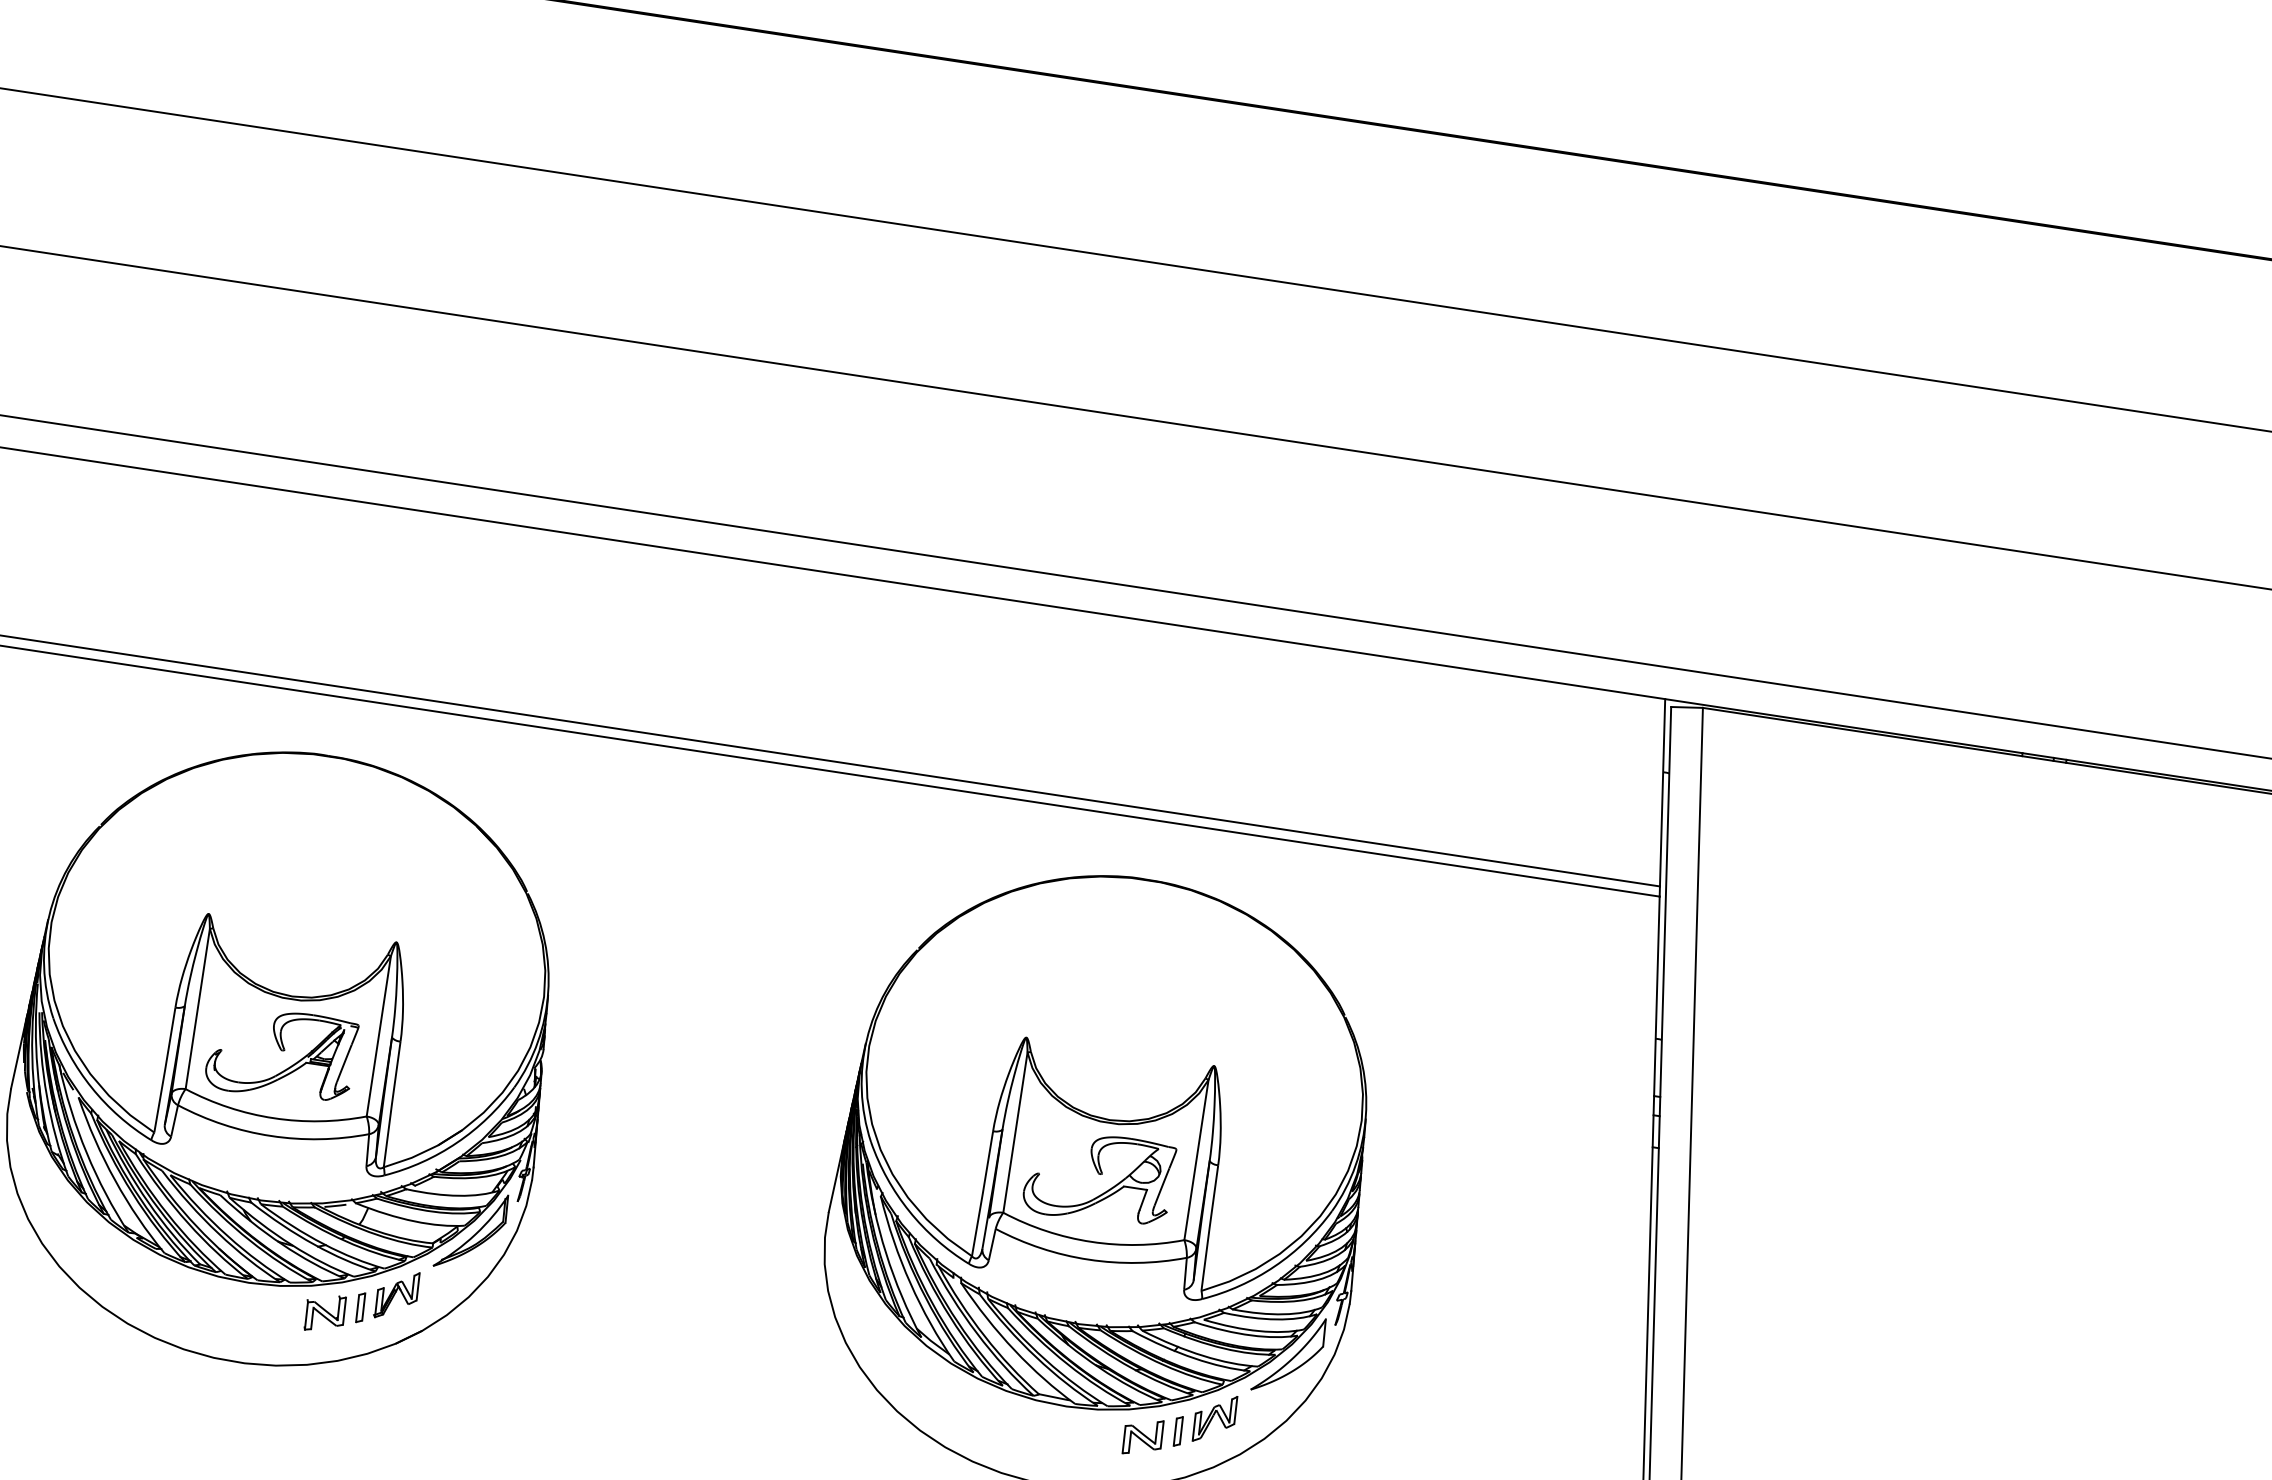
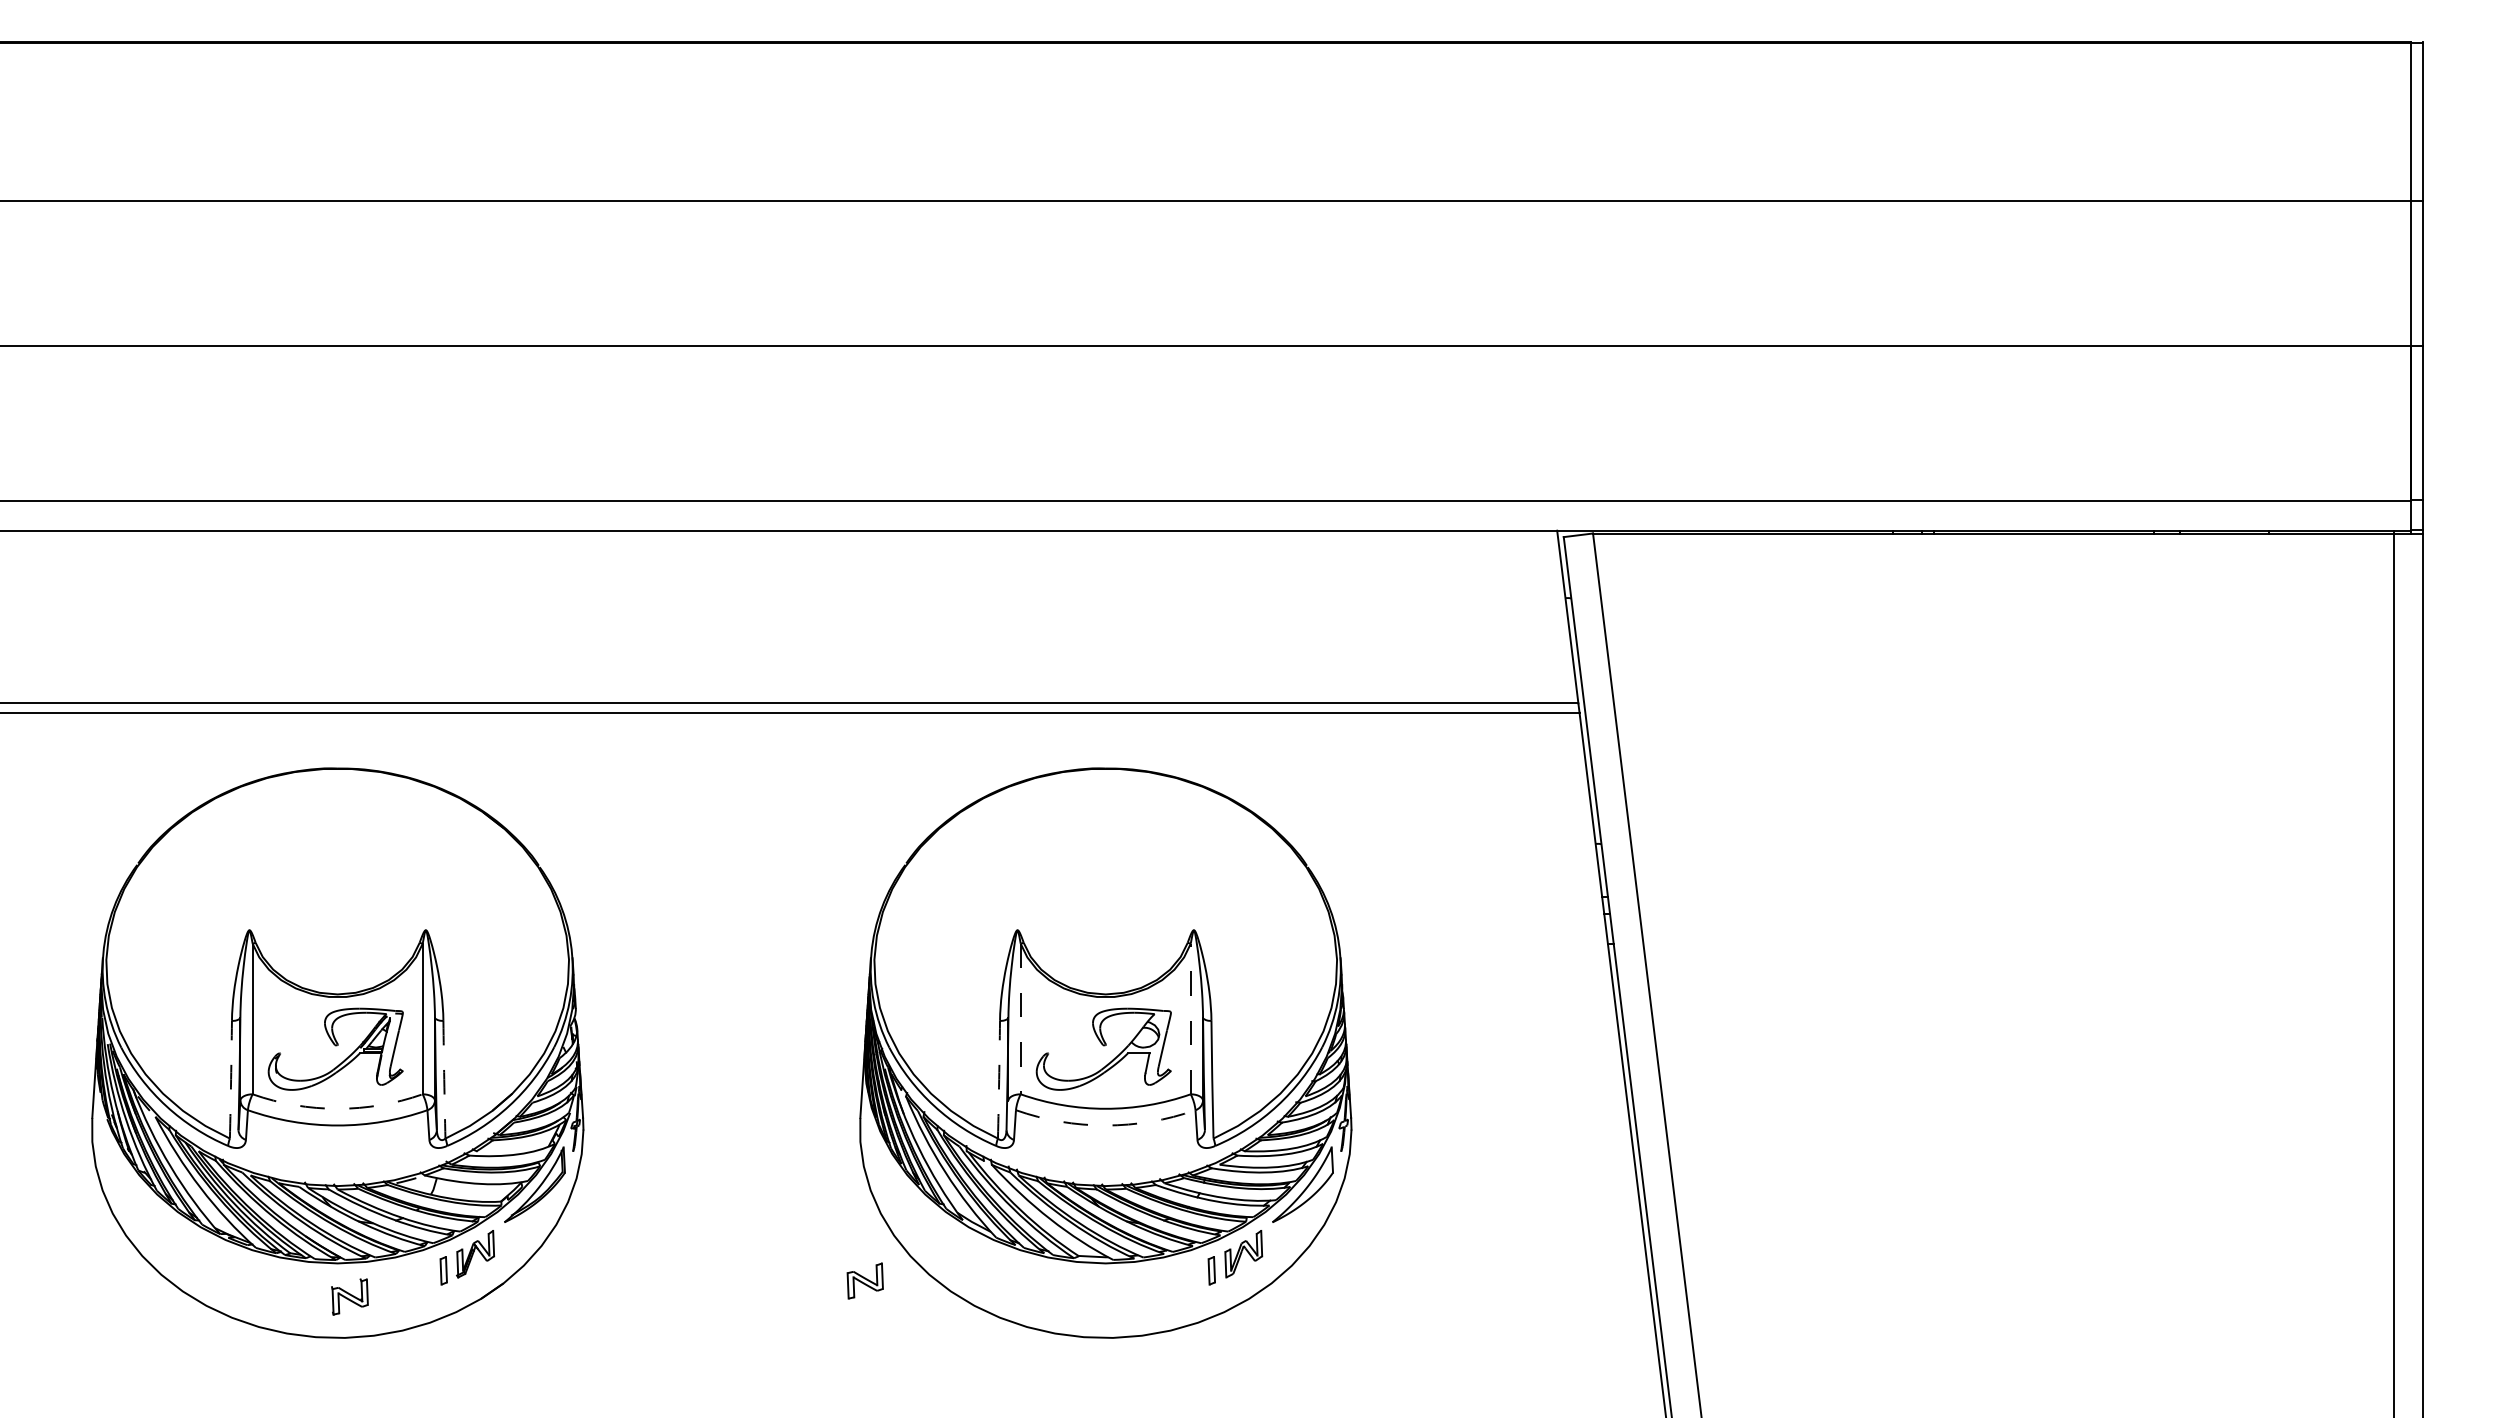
arc: (165, 1069) -> (231, 1079), solid -> dashed
arc: (392, 1104) -> (444, 1079), solid -> dashed
arc: (273, 1117) -> (337, 1108), solid -> dashed
line: (1015, 1133) -> (1020, 1019), solid -> dashed
line: (1196, 1159) -> (1190, 1018), solid -> dashed
arc: (983, 1193) -> (999, 1079), solid -> dashed
arc: (1088, 1259) -> (1105, 1125), solid -> dashed
part: (324, 1312) -> (349, 1296), moved
part: (1142, 1436) -> (864, 1280), moved

